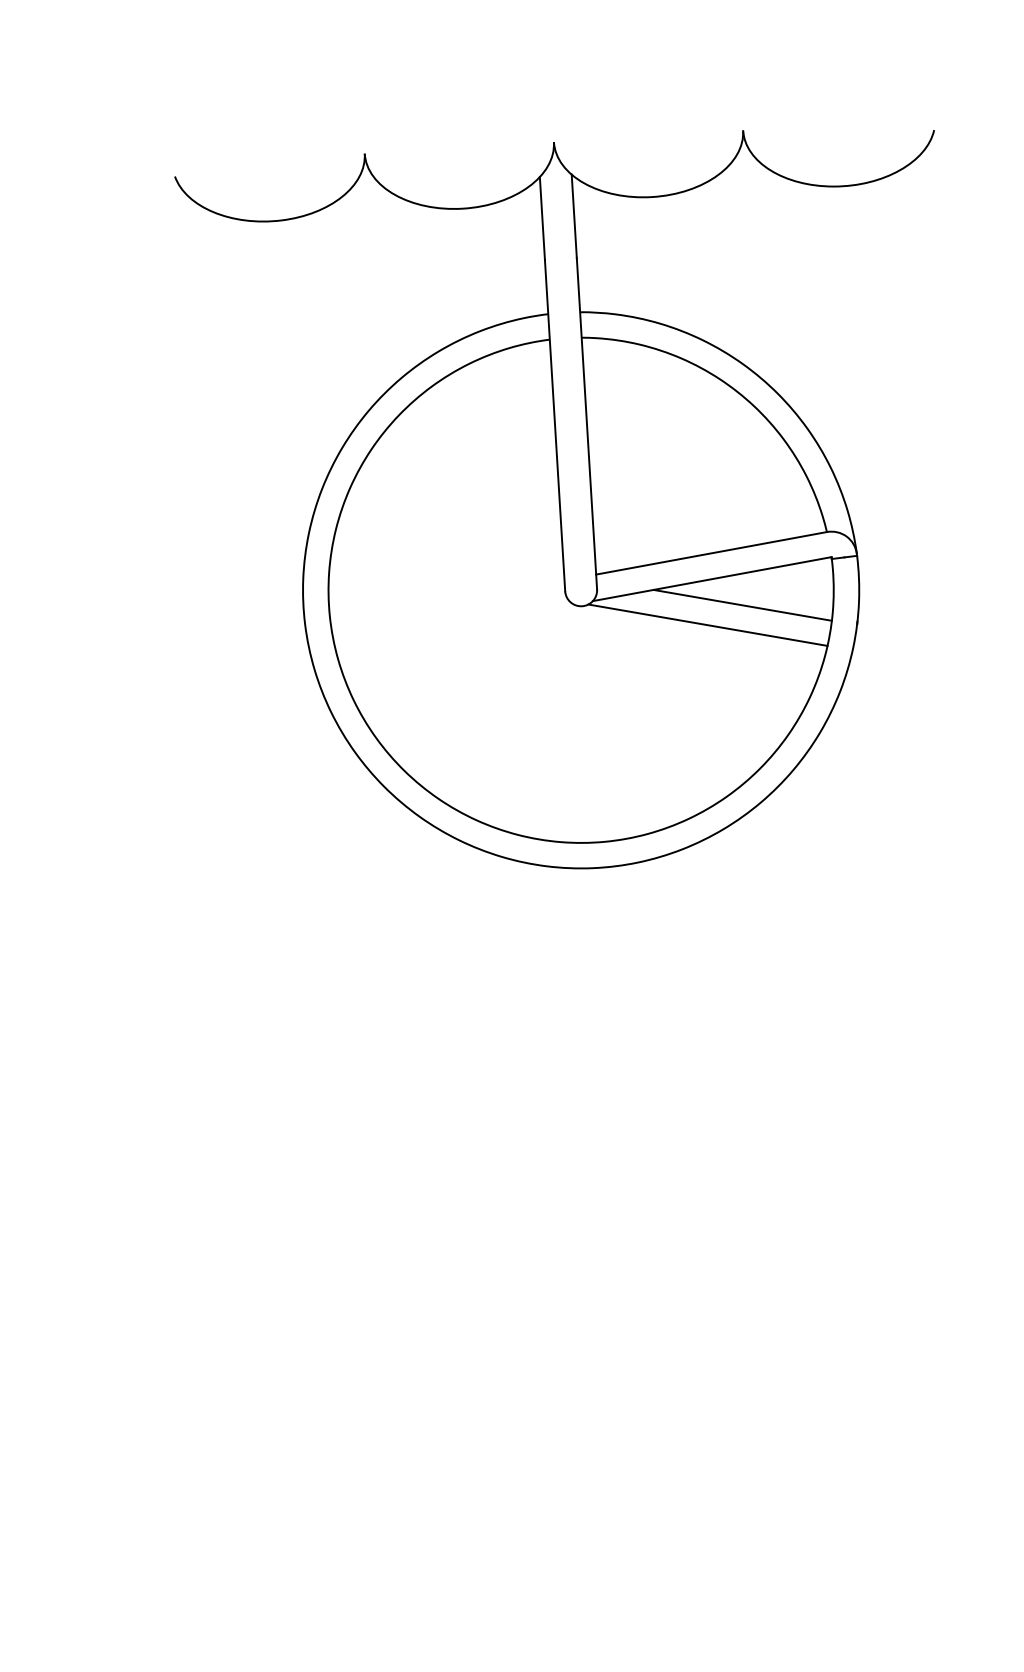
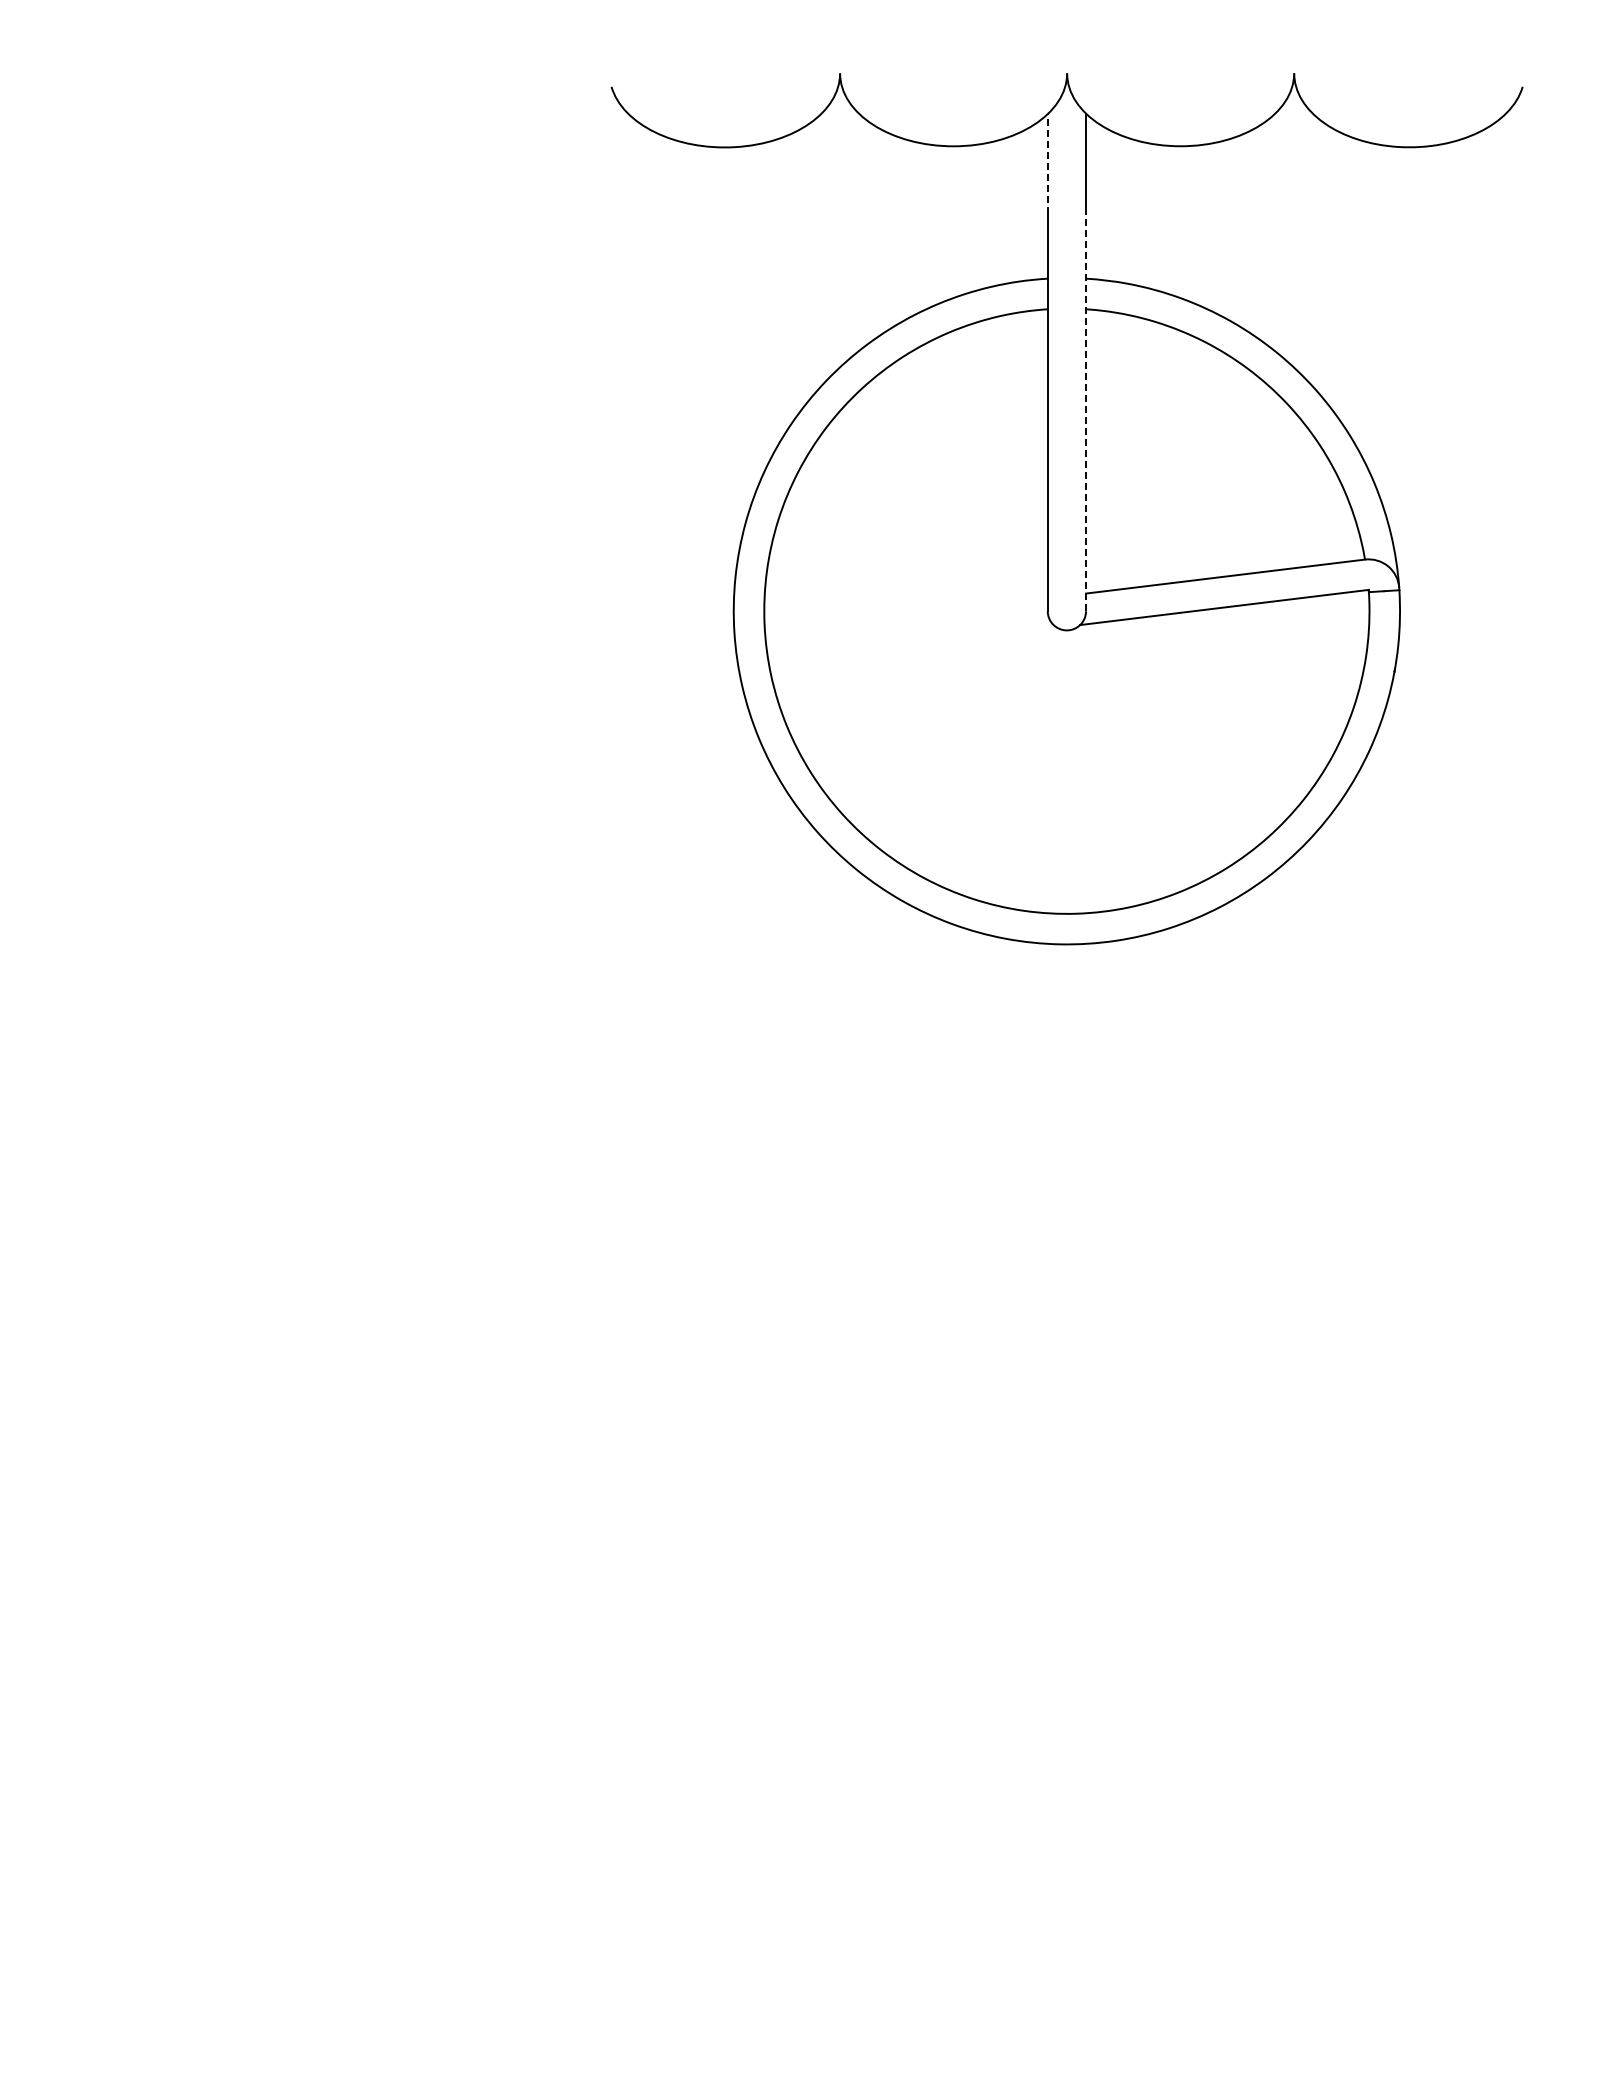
line: (542, 219) -> (1047, 164), solid -> dashed
line: (587, 423) -> (1086, 412), solid -> dashed
line: (742, 605) -> (1258, 641), removed
line: (707, 624) -> (1215, 661), removed

